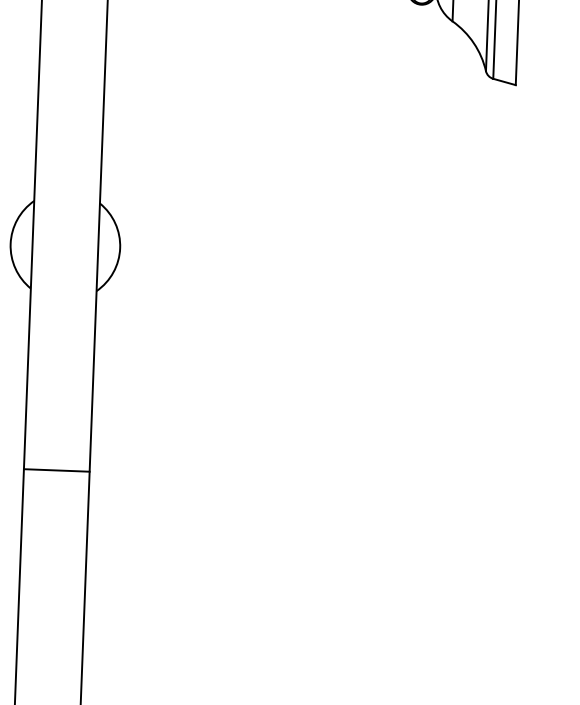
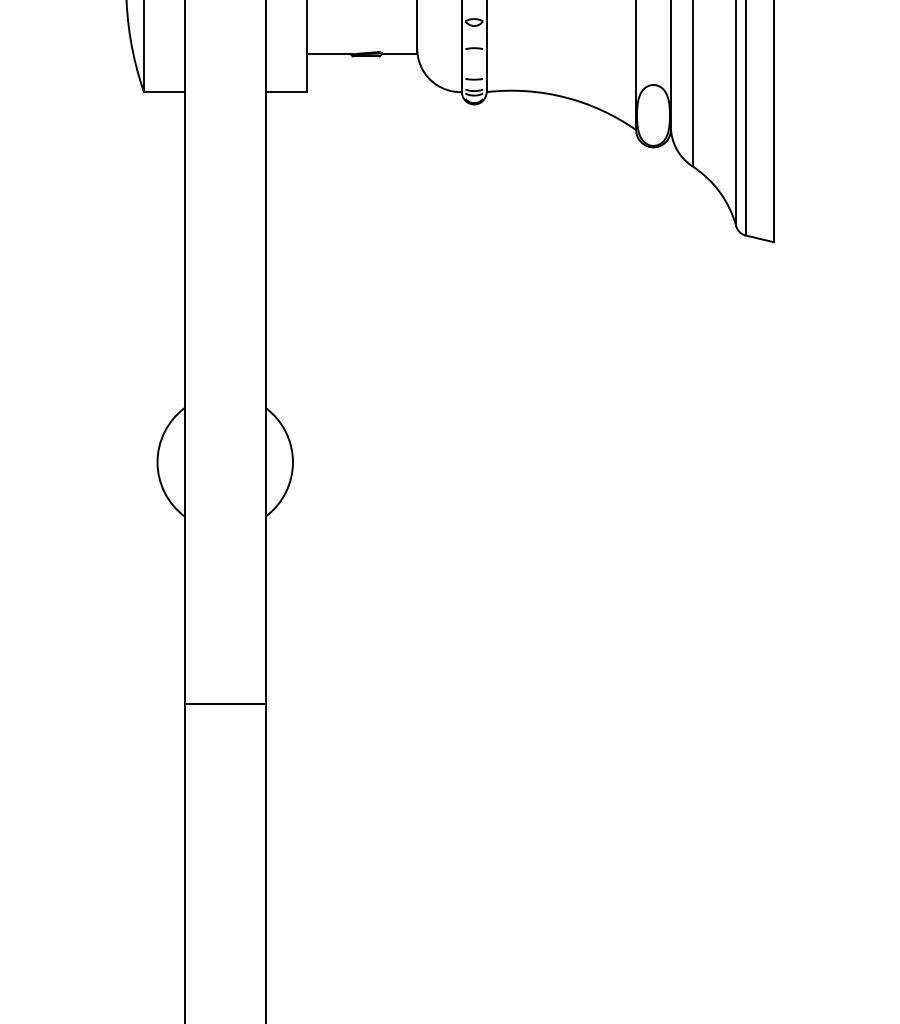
line: (56, 470) -> (224, 703), moved

